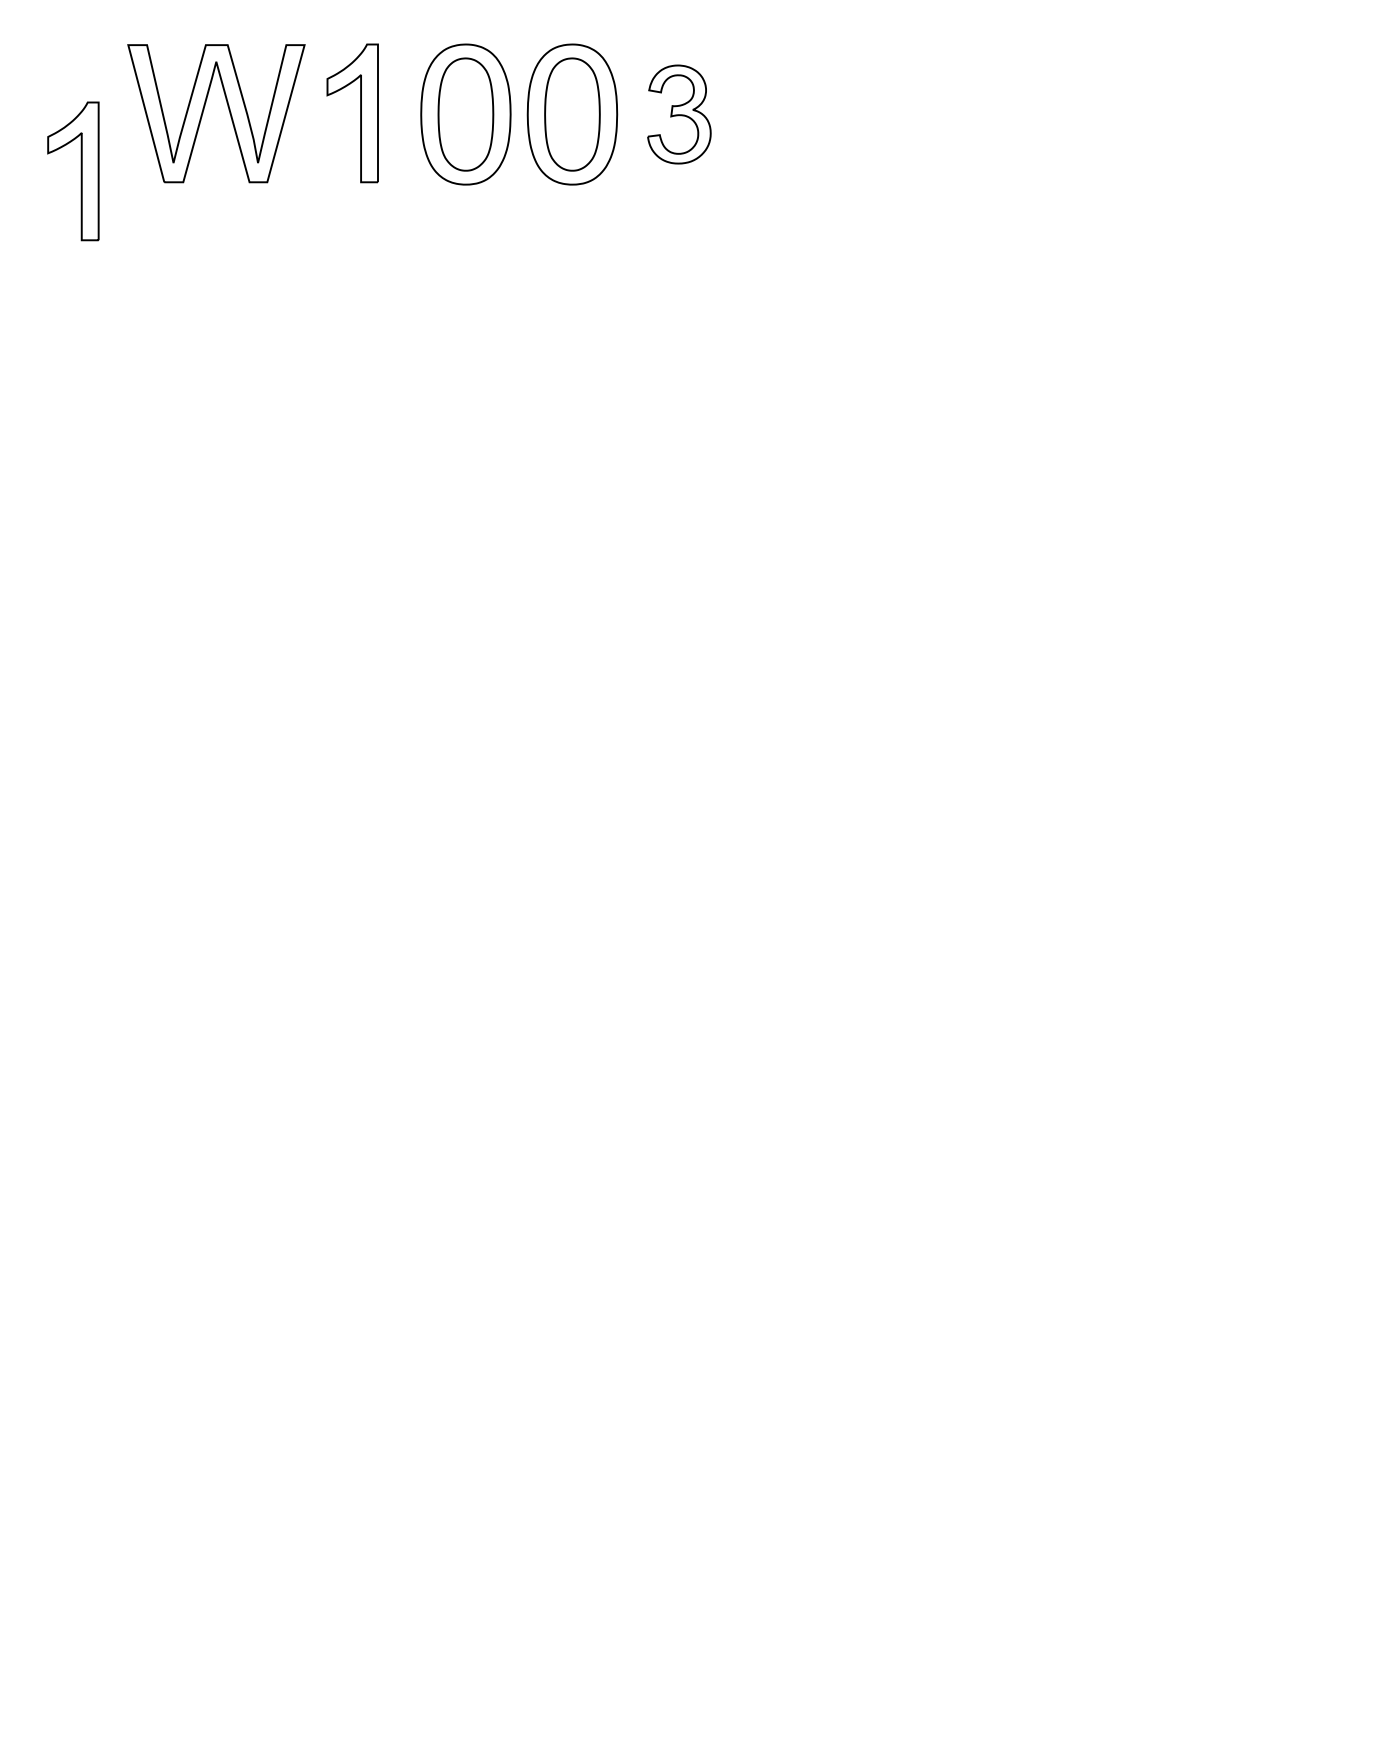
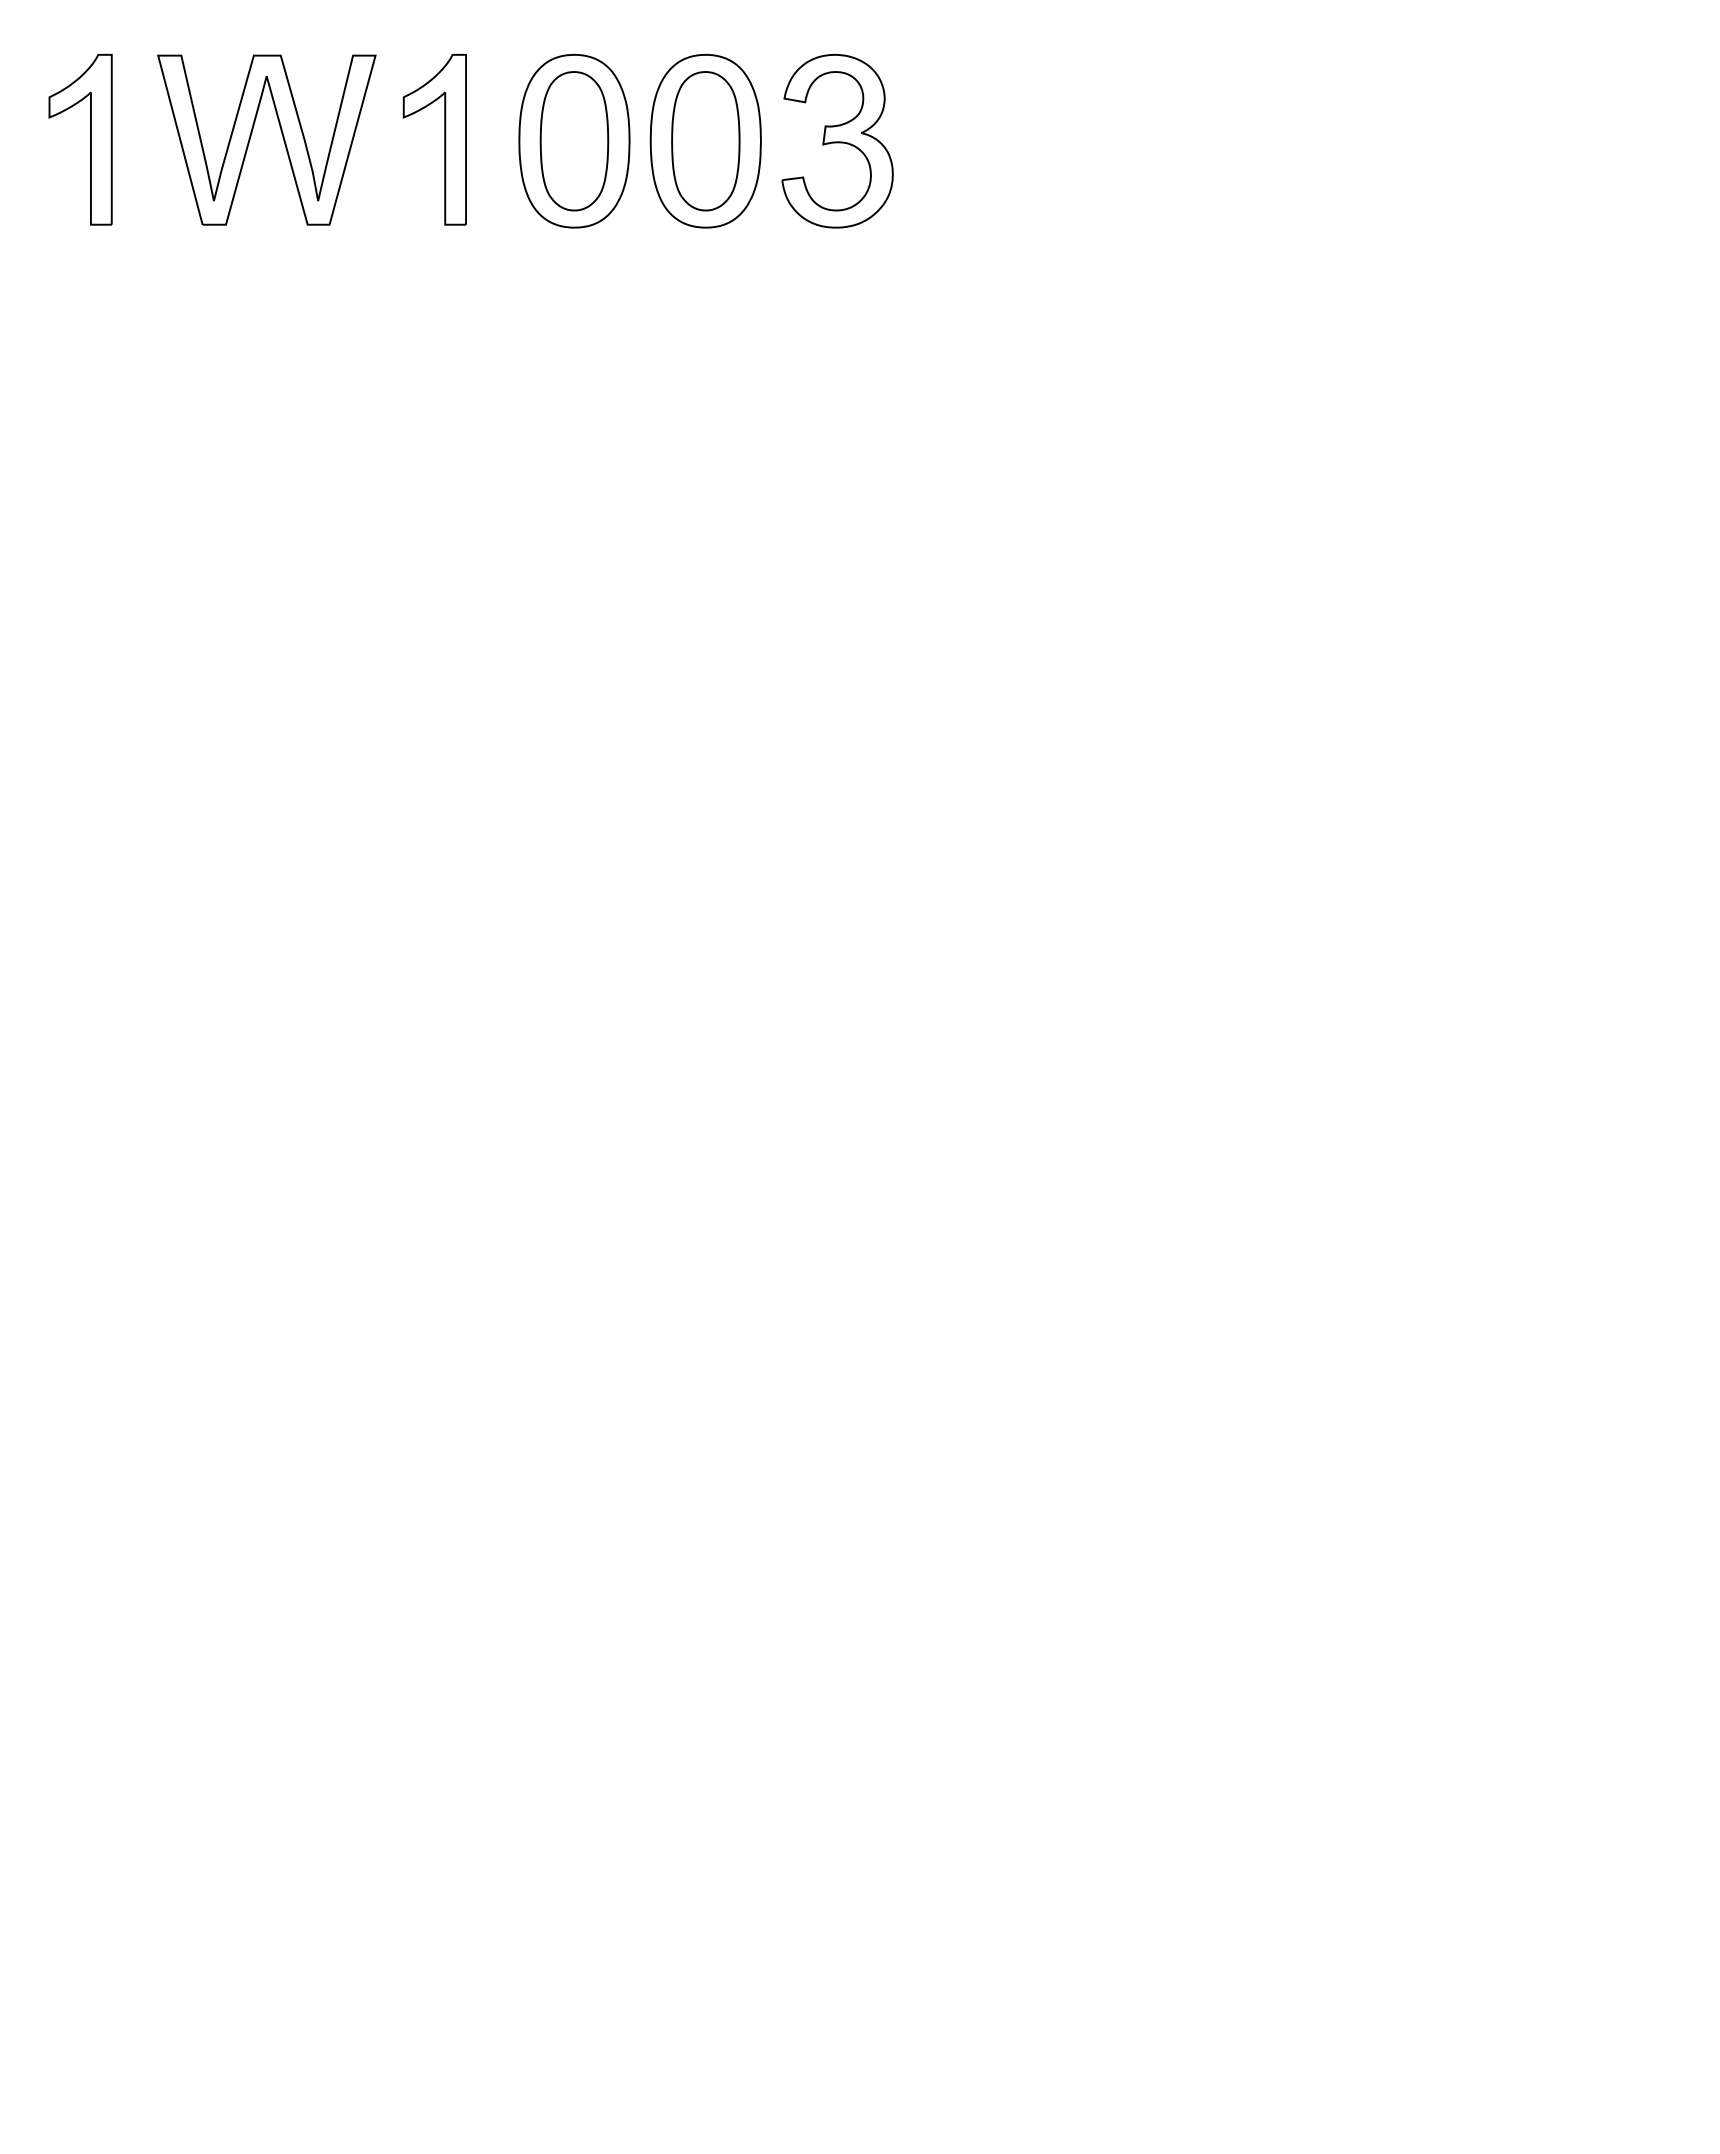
part: (679, 114) -> (837, 141), size x1.43
part: (80, 171) -> (89, 139), moved

